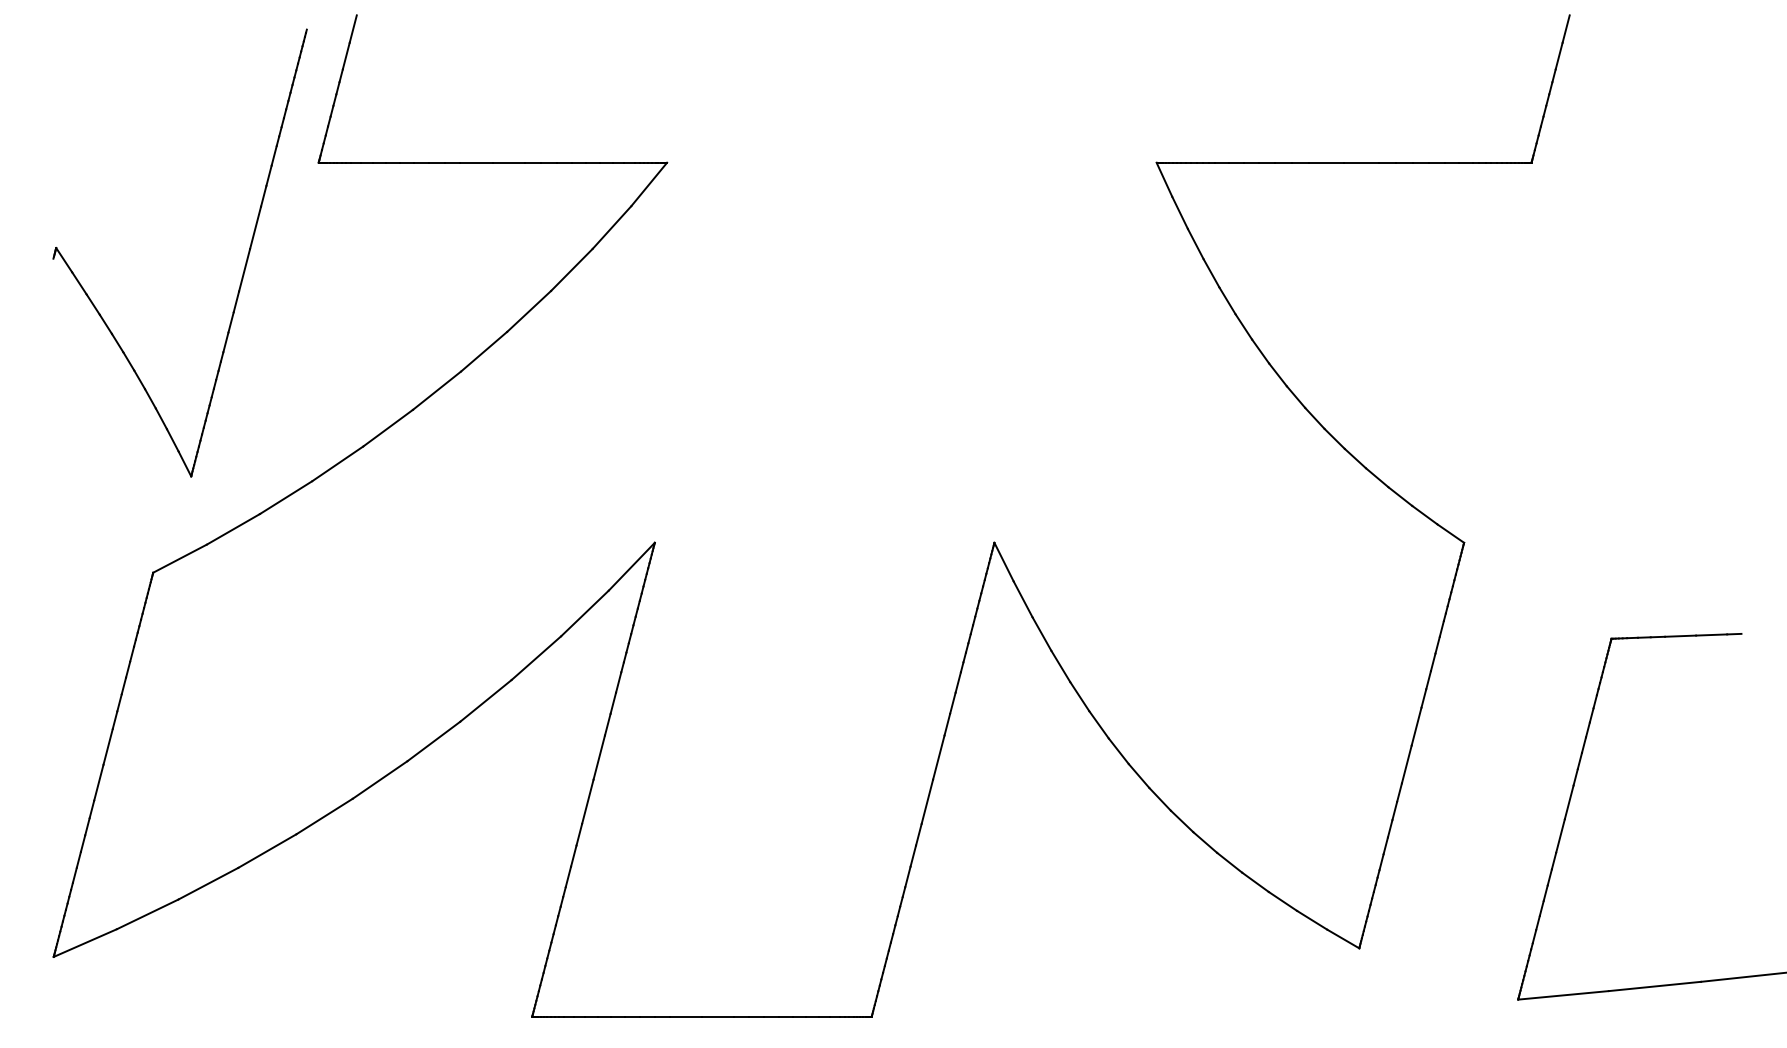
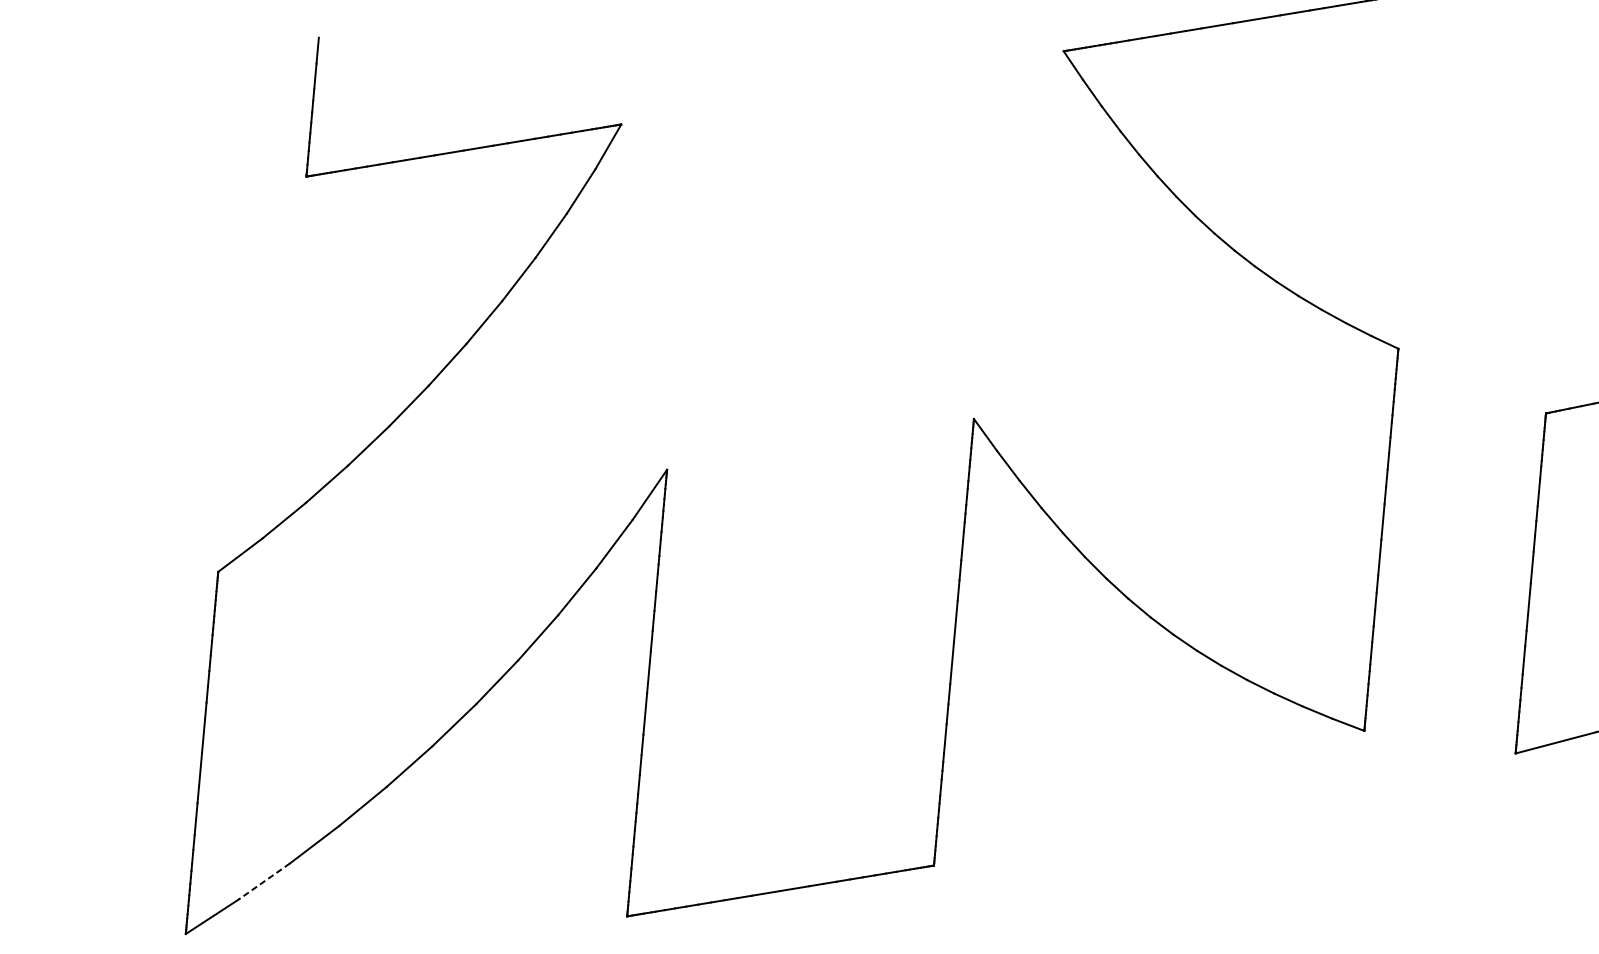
part: (243, 269) -> (254, 284), removed
line: (147, 914) -> (264, 881), solid -> dashed

